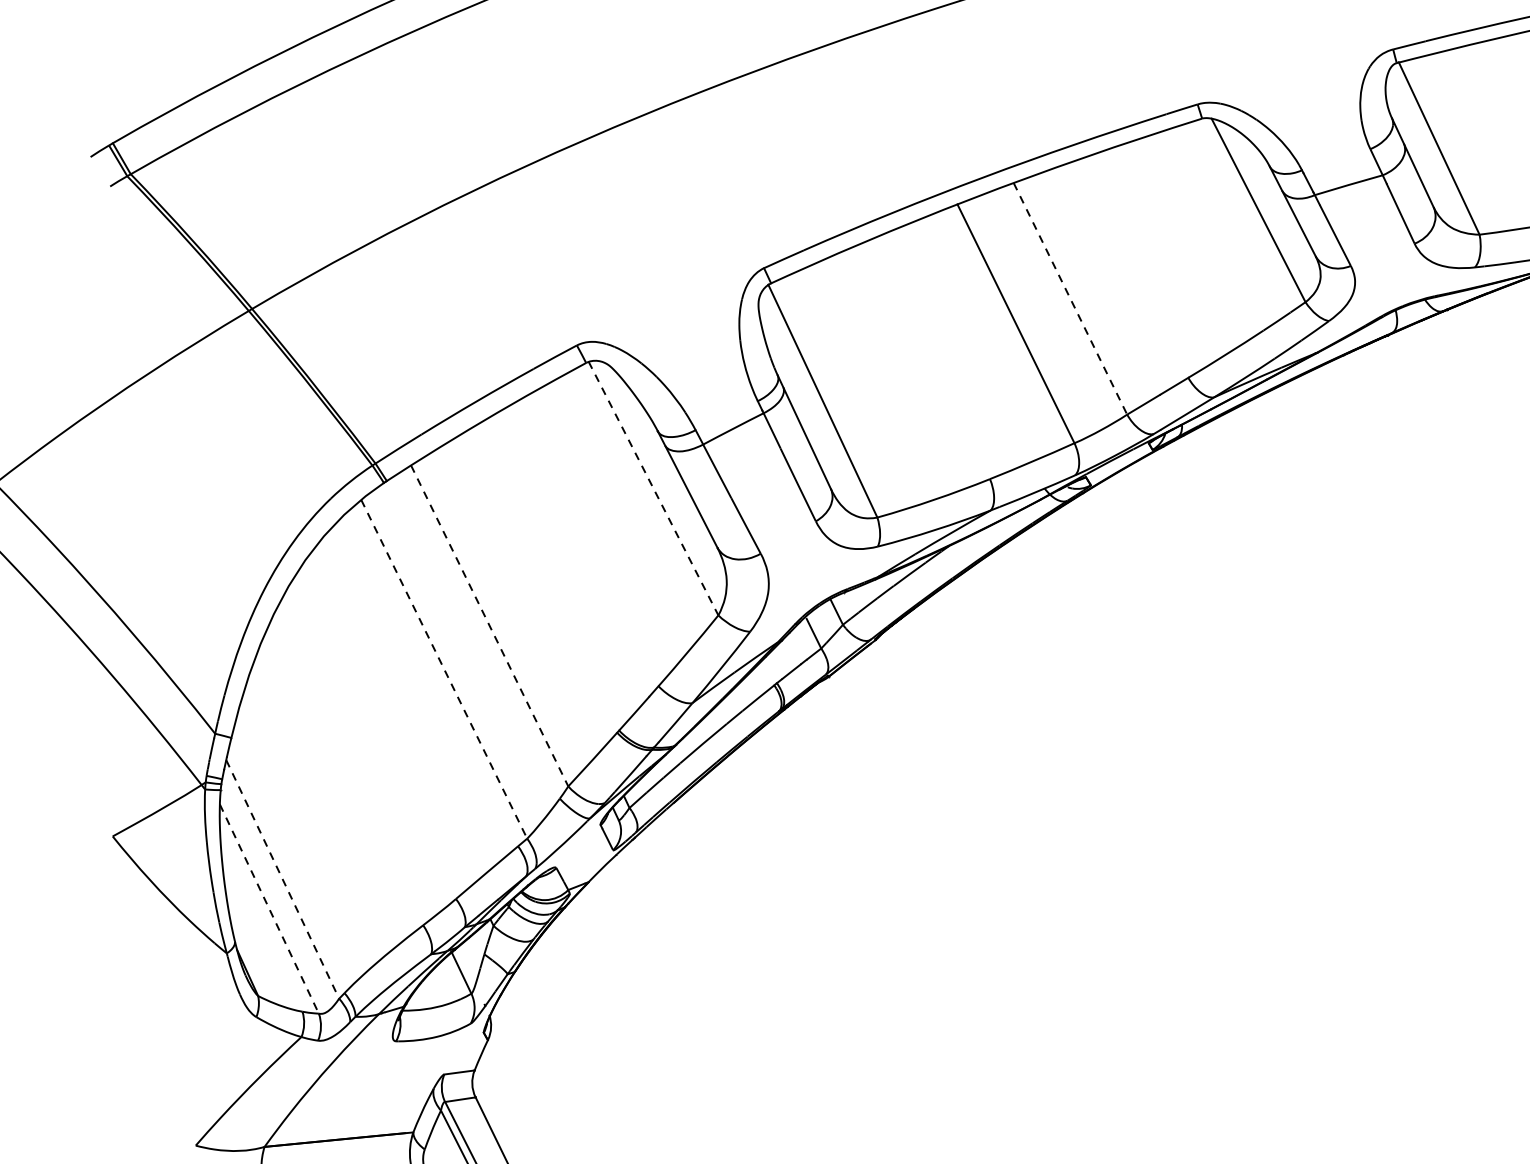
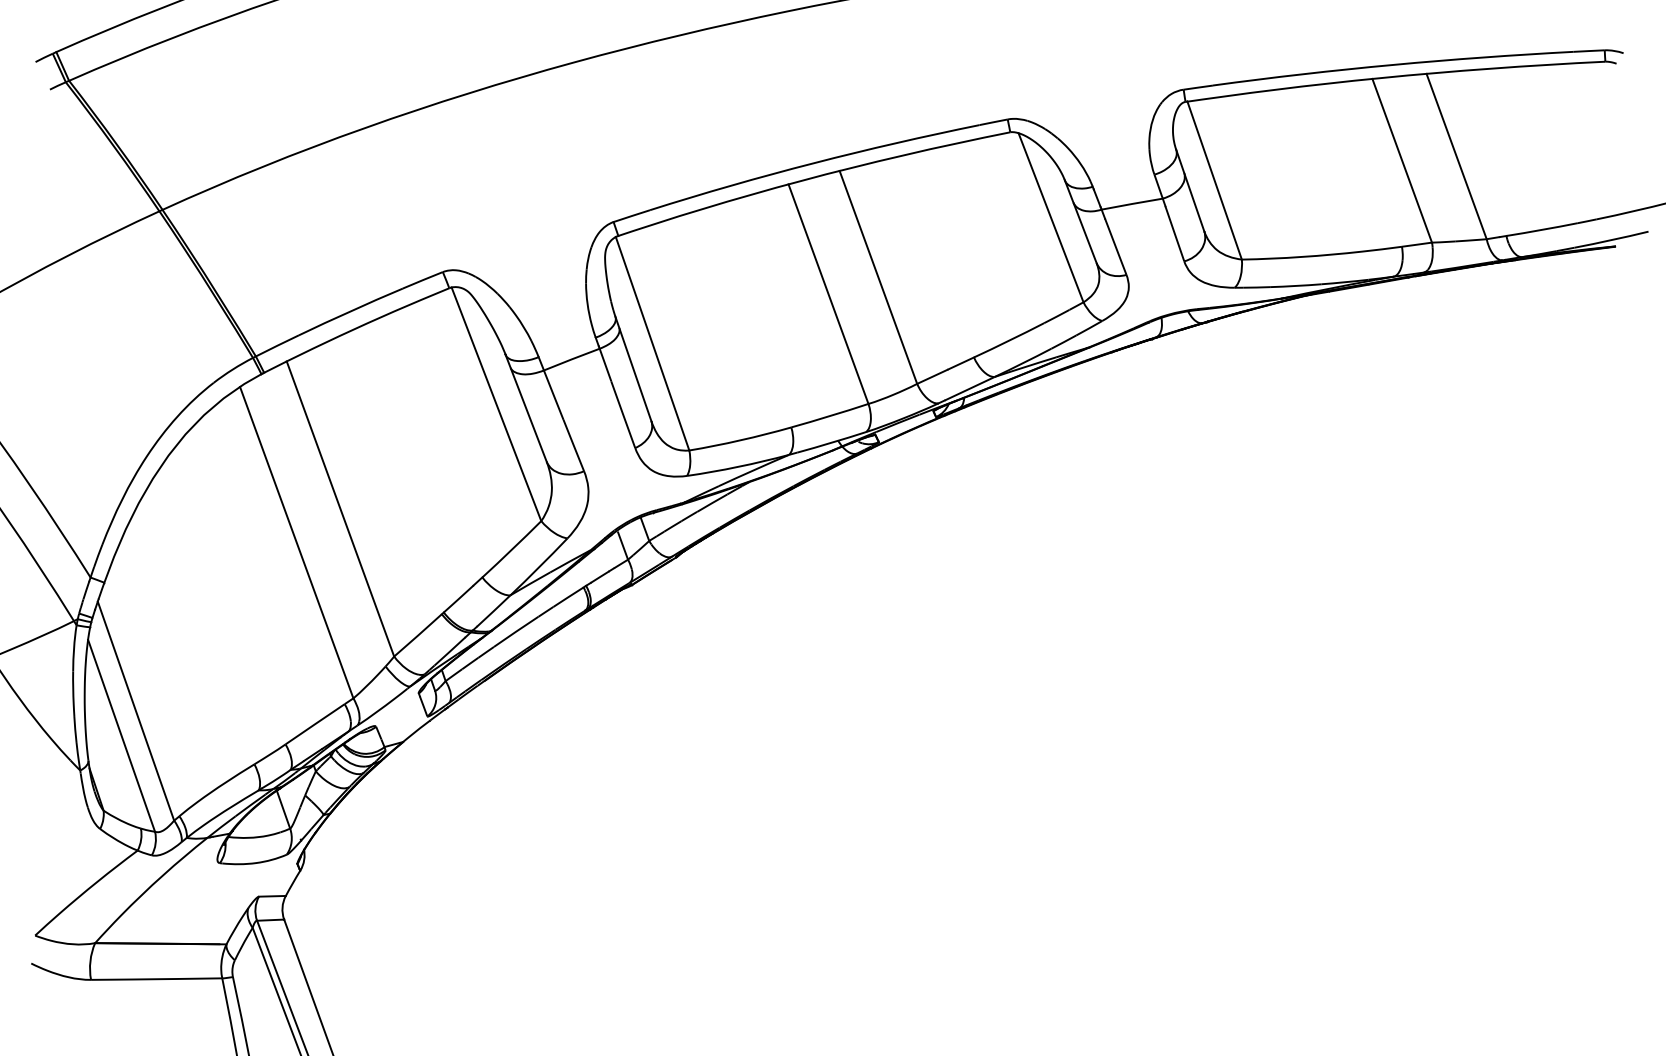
line: (1070, 298) -> (878, 277), dashed -> solid
line: (653, 488) -> (496, 404), dashed -> solid
line: (489, 626) -> (340, 509), dashed -> solid
line: (443, 669) -> (296, 542), dashed -> solid
line: (282, 879) -> (135, 711), dashed -> solid
line: (269, 908) -> (121, 735), dashed -> solid

